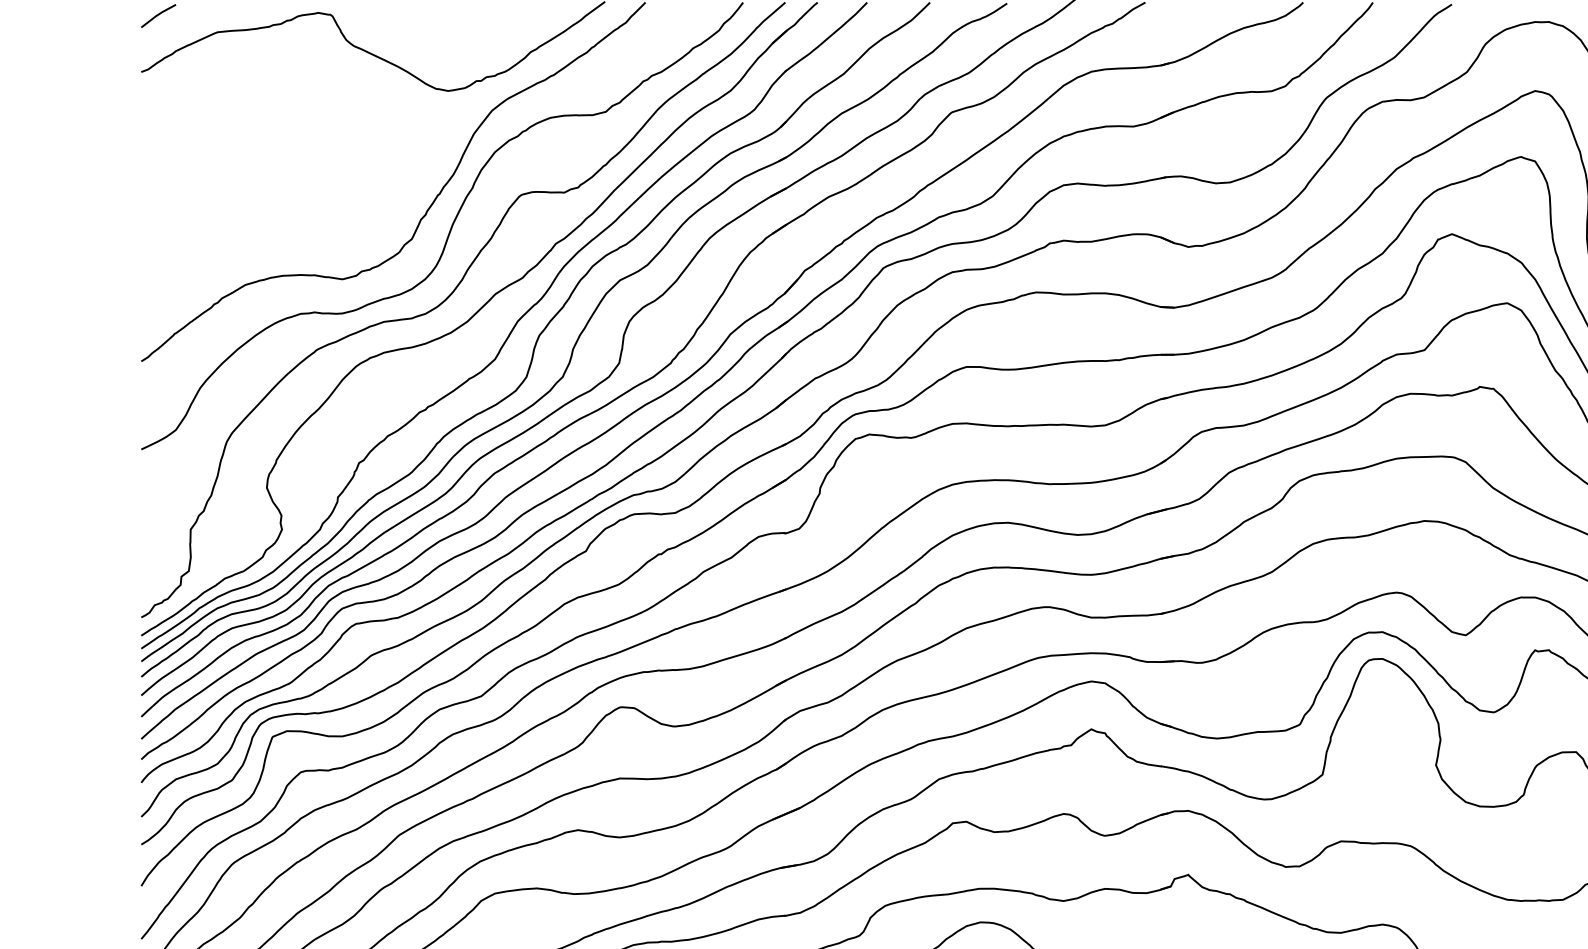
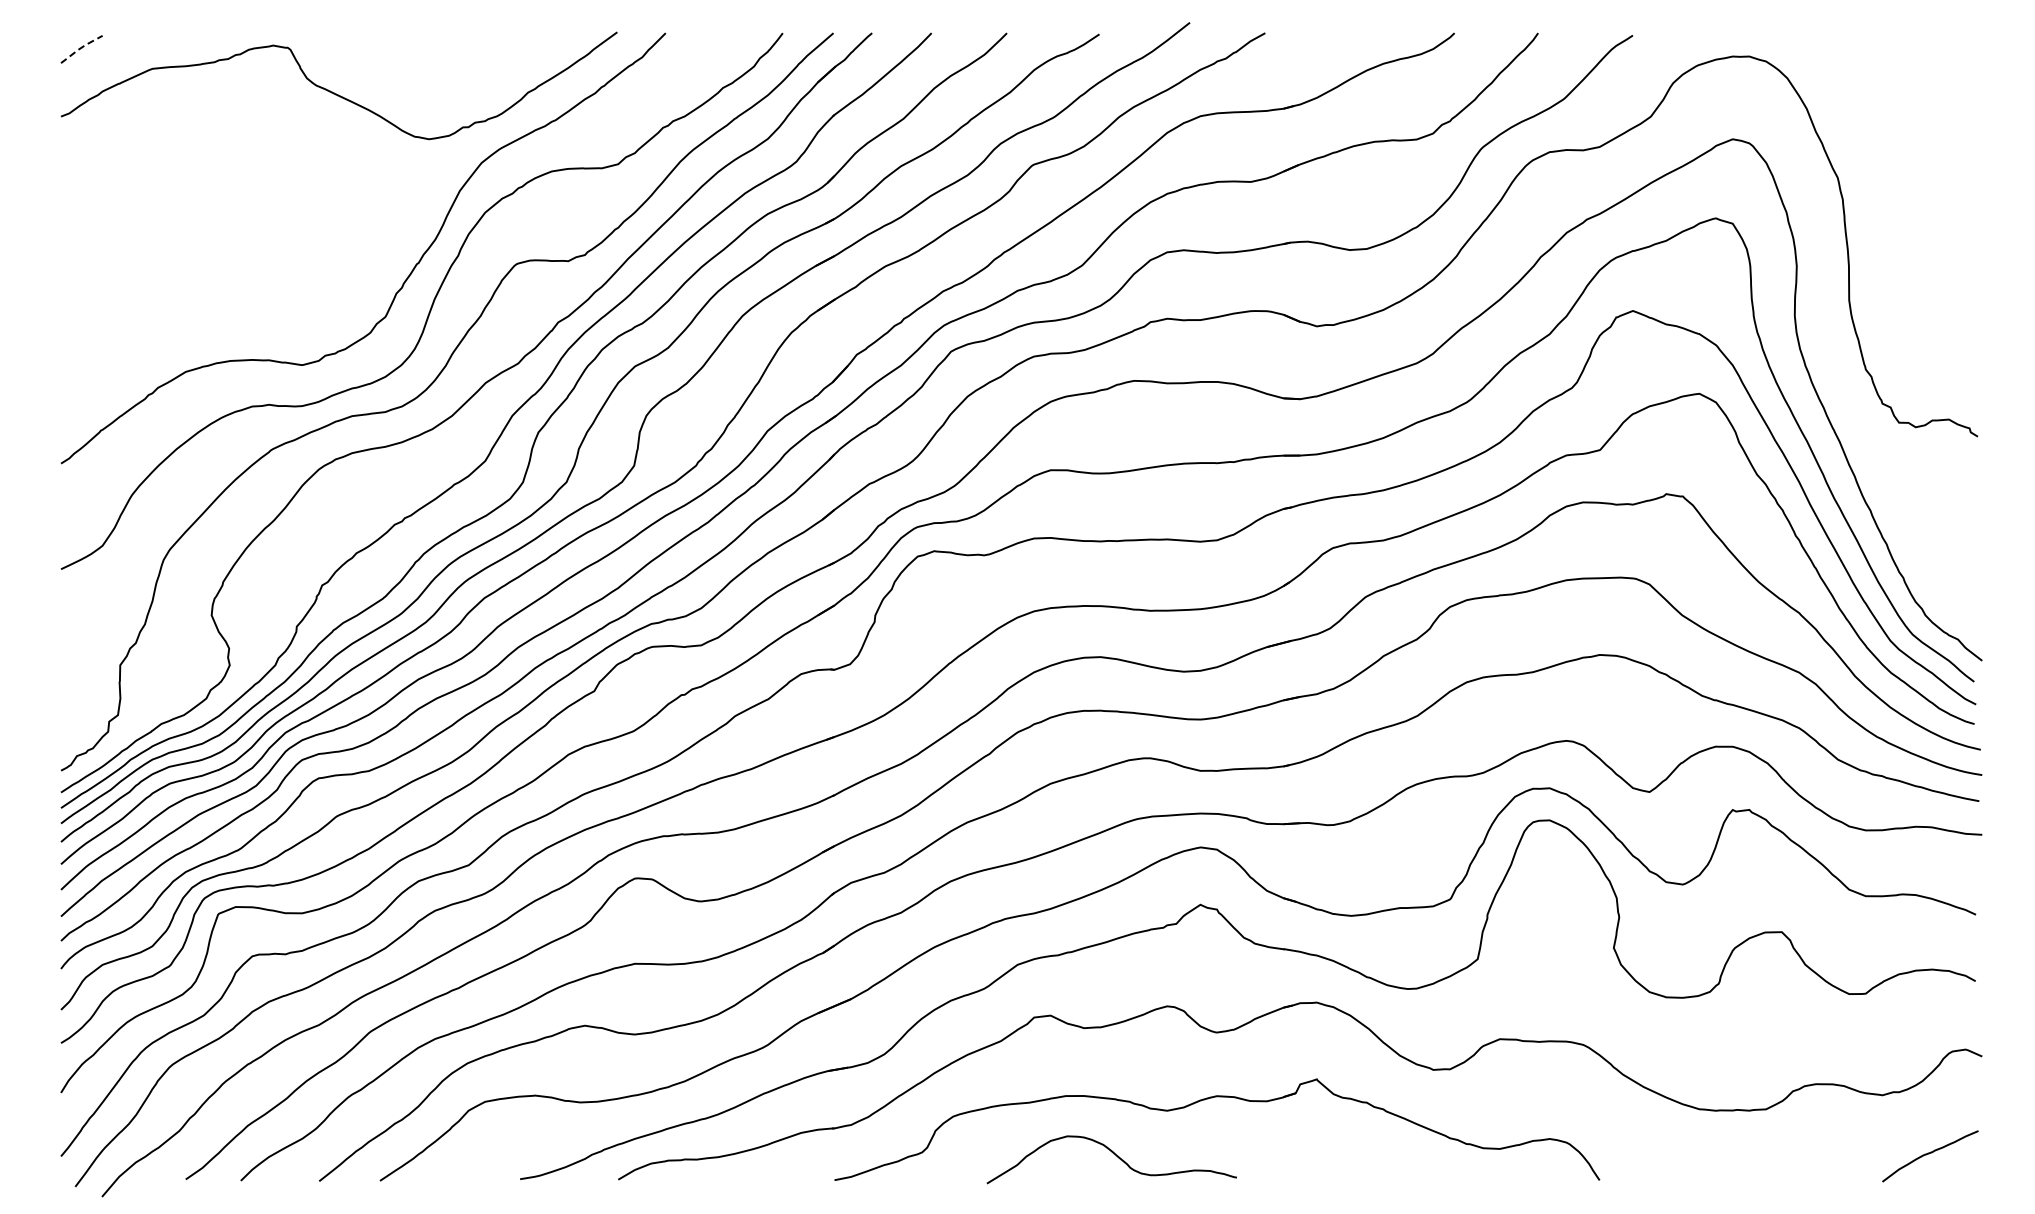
line: (158, 14) -> (81, 47), solid -> dashed

